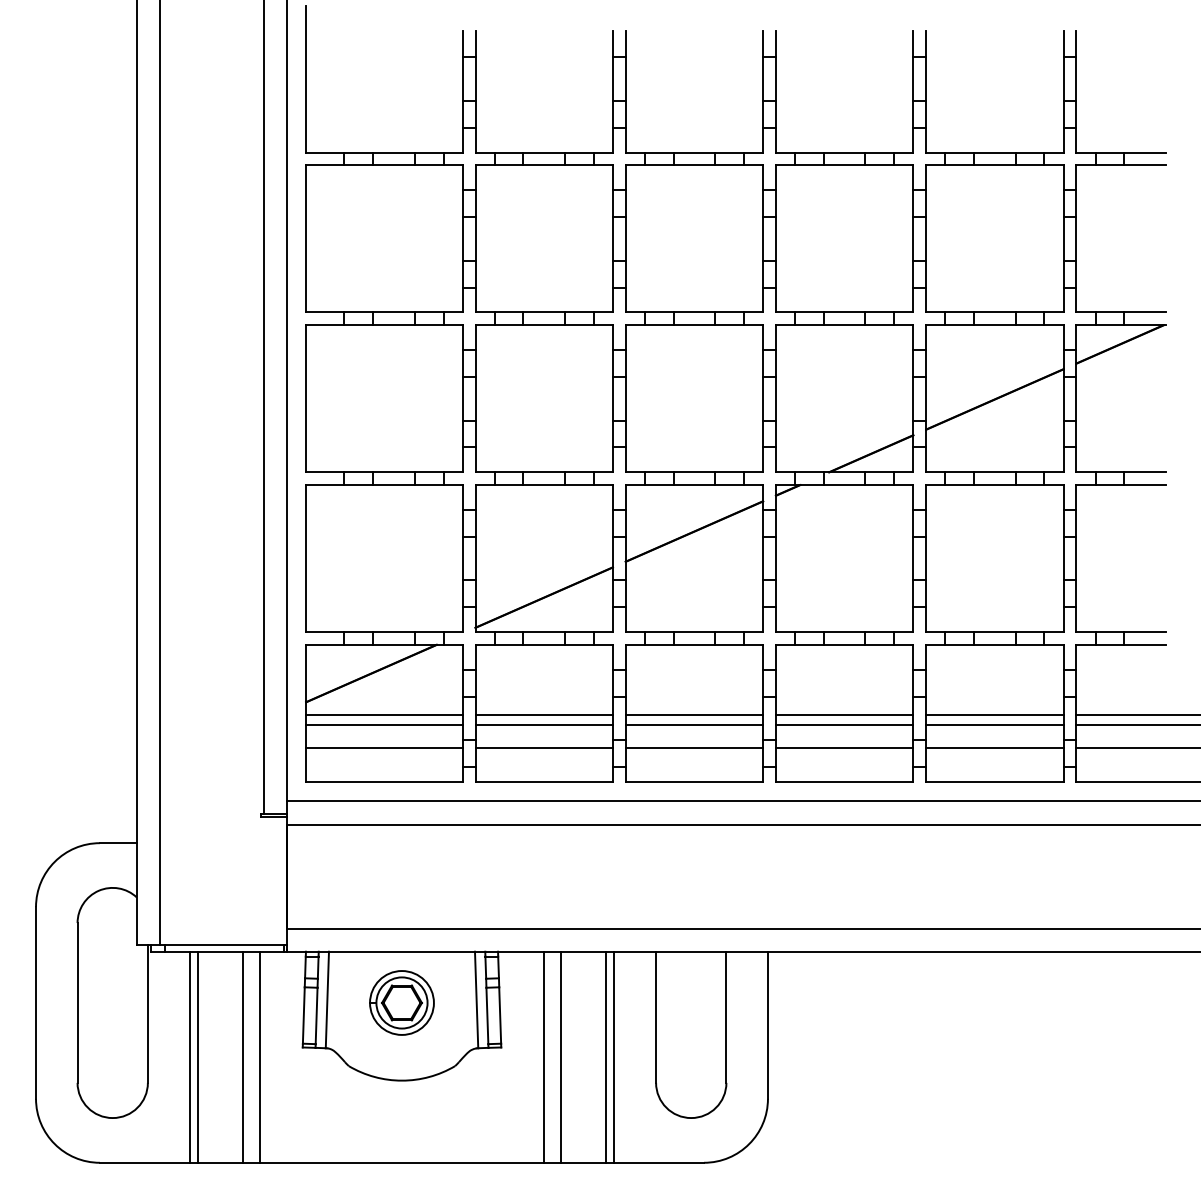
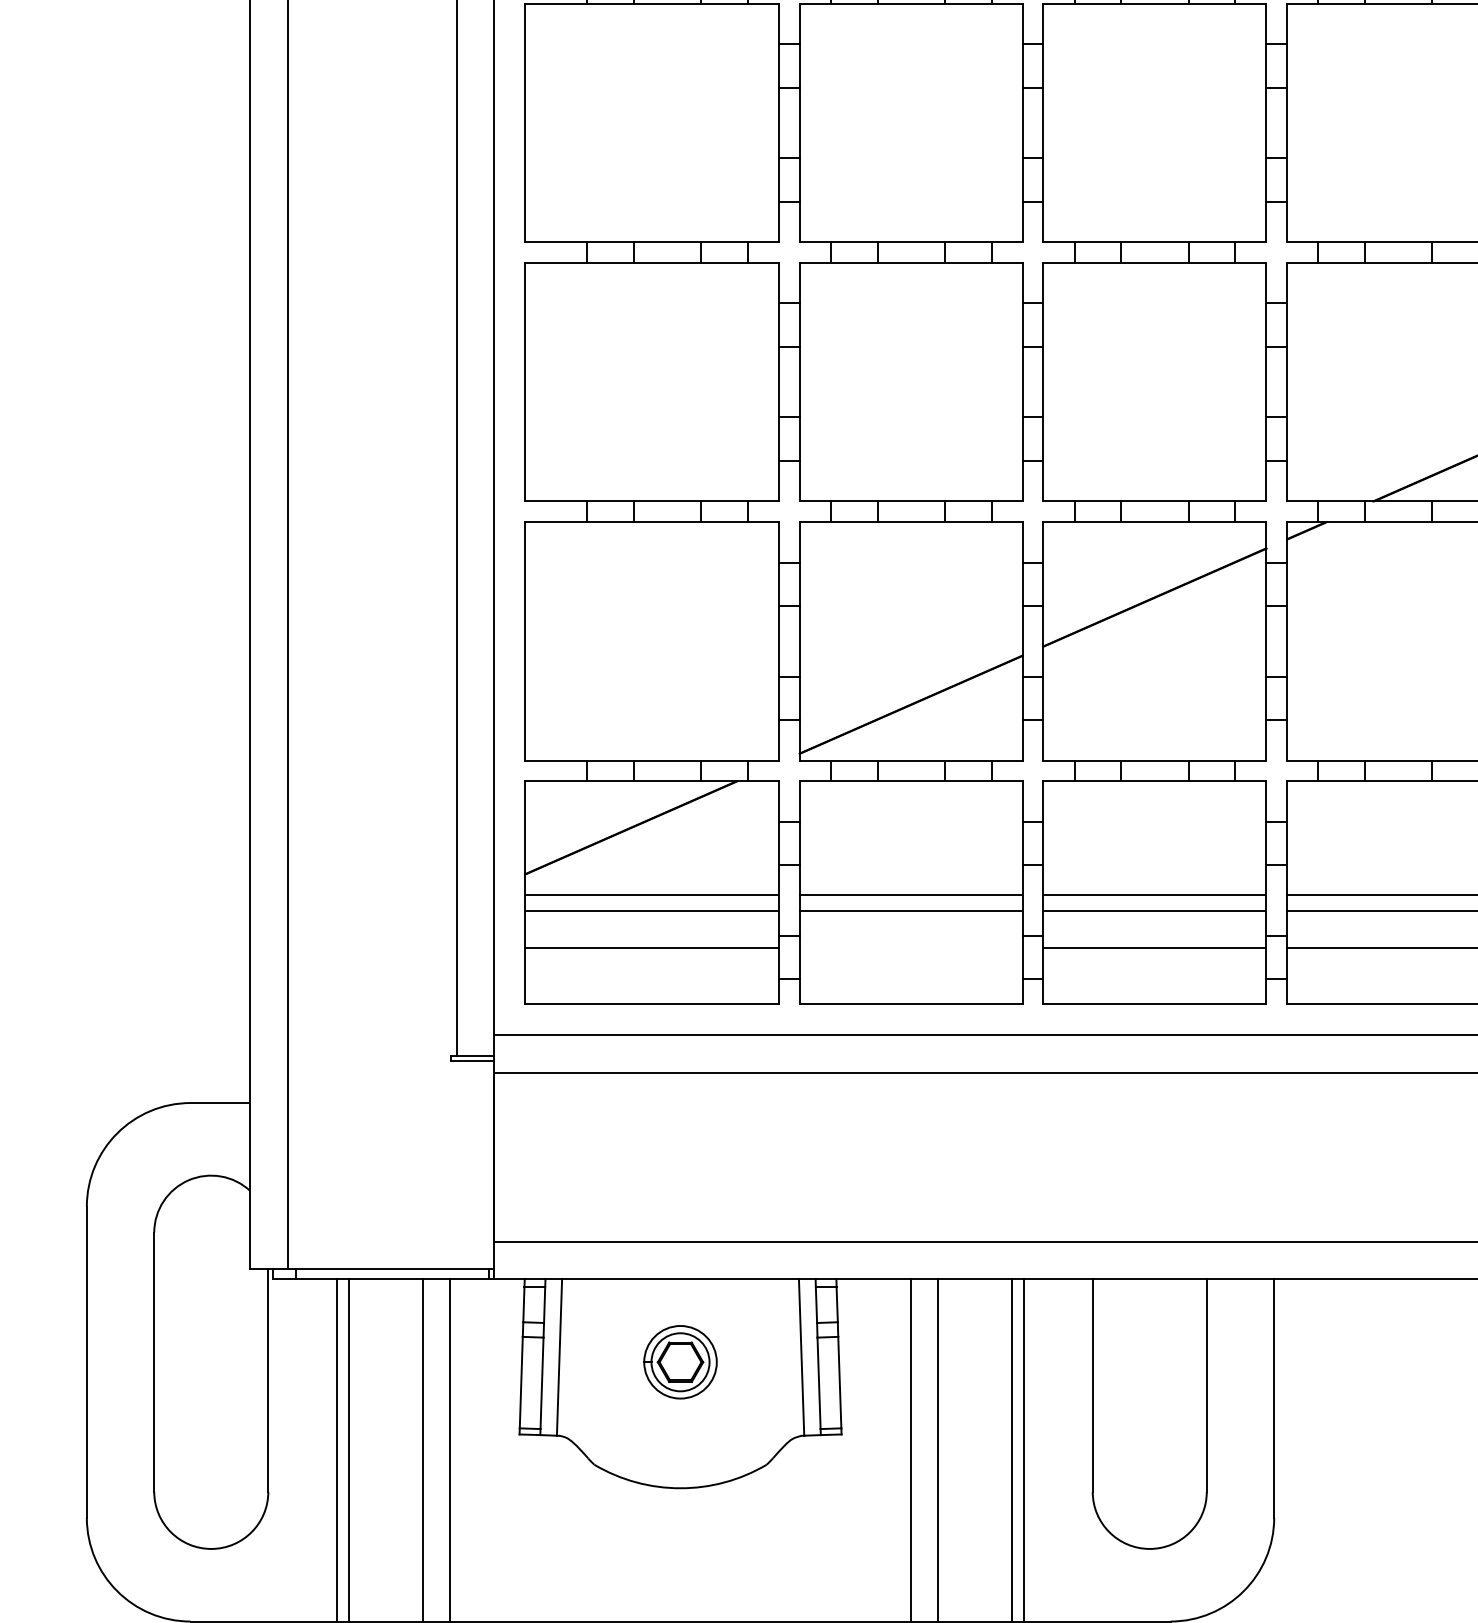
line: (543, 747) -> (910, 947), removed
part: (401, 1002) -> (679, 1361), size x0.7

